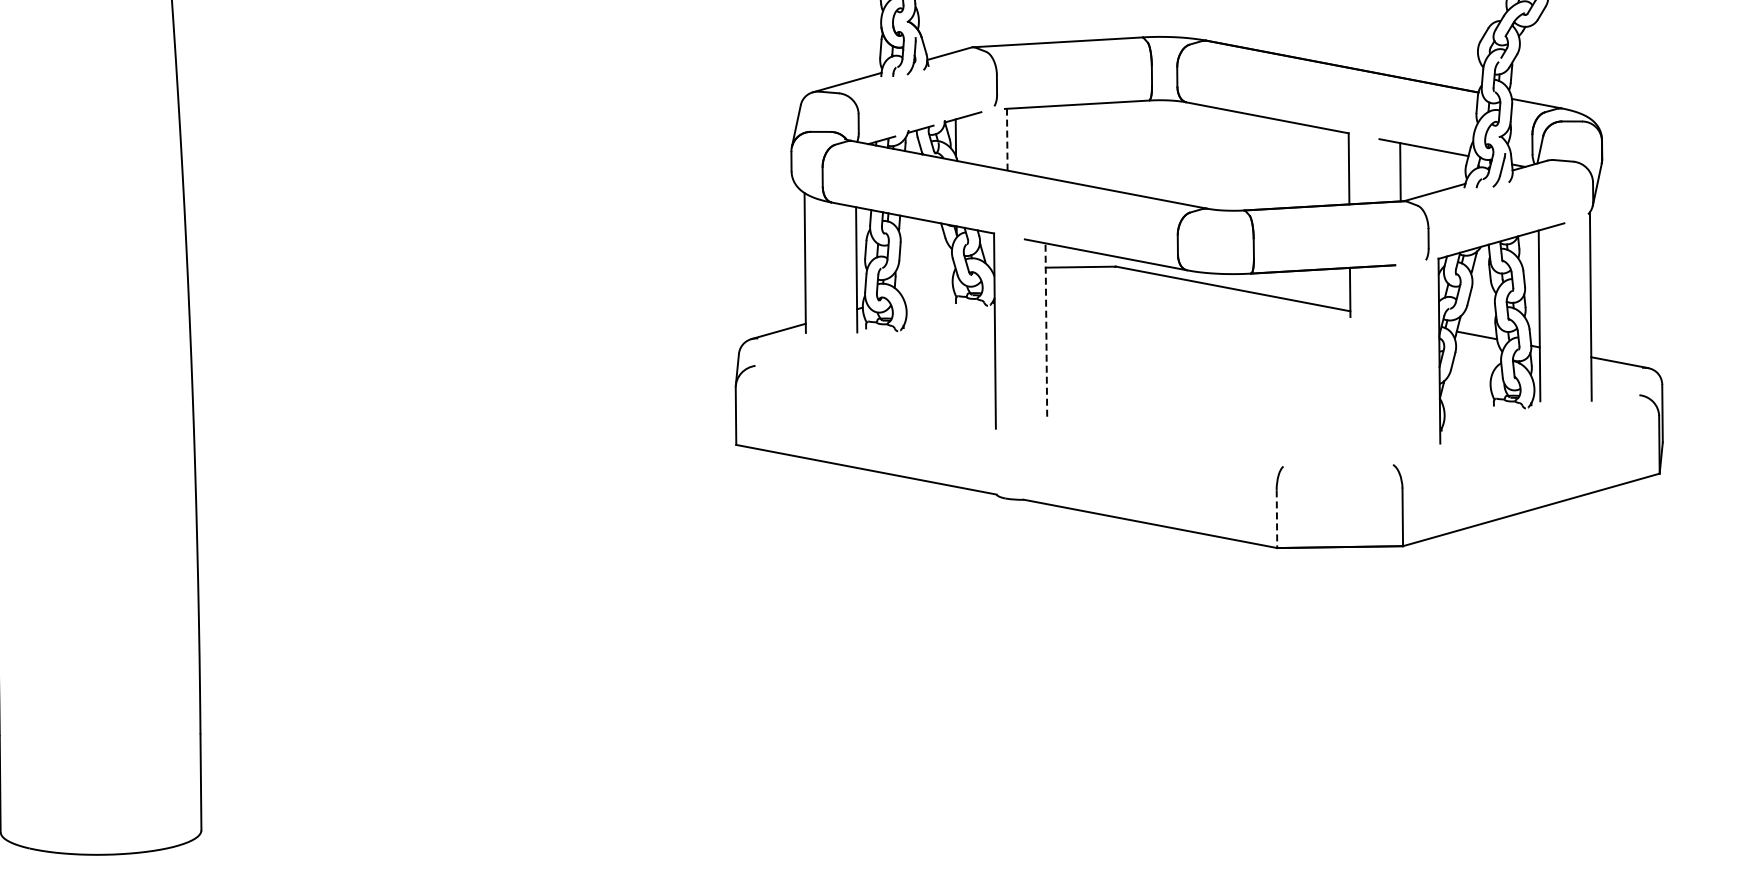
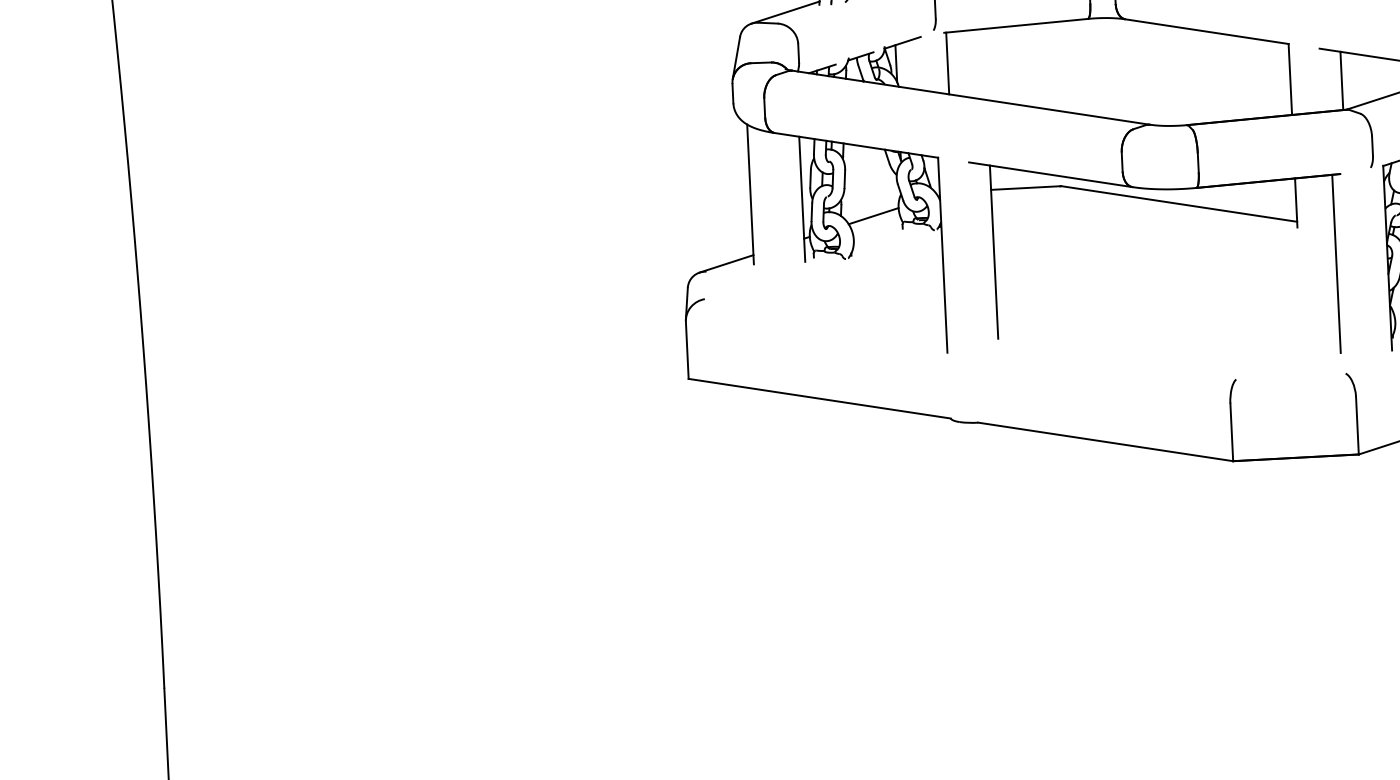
line: (1007, 139) -> (947, 63), dashed -> solid
line: (927, 289) -> (873, 216), added
line: (1046, 330) -> (994, 252), dashed -> solid
line: (1387, 354) -> (1335, 263), added
line: (1276, 519) -> (1231, 432), dashed -> solid

